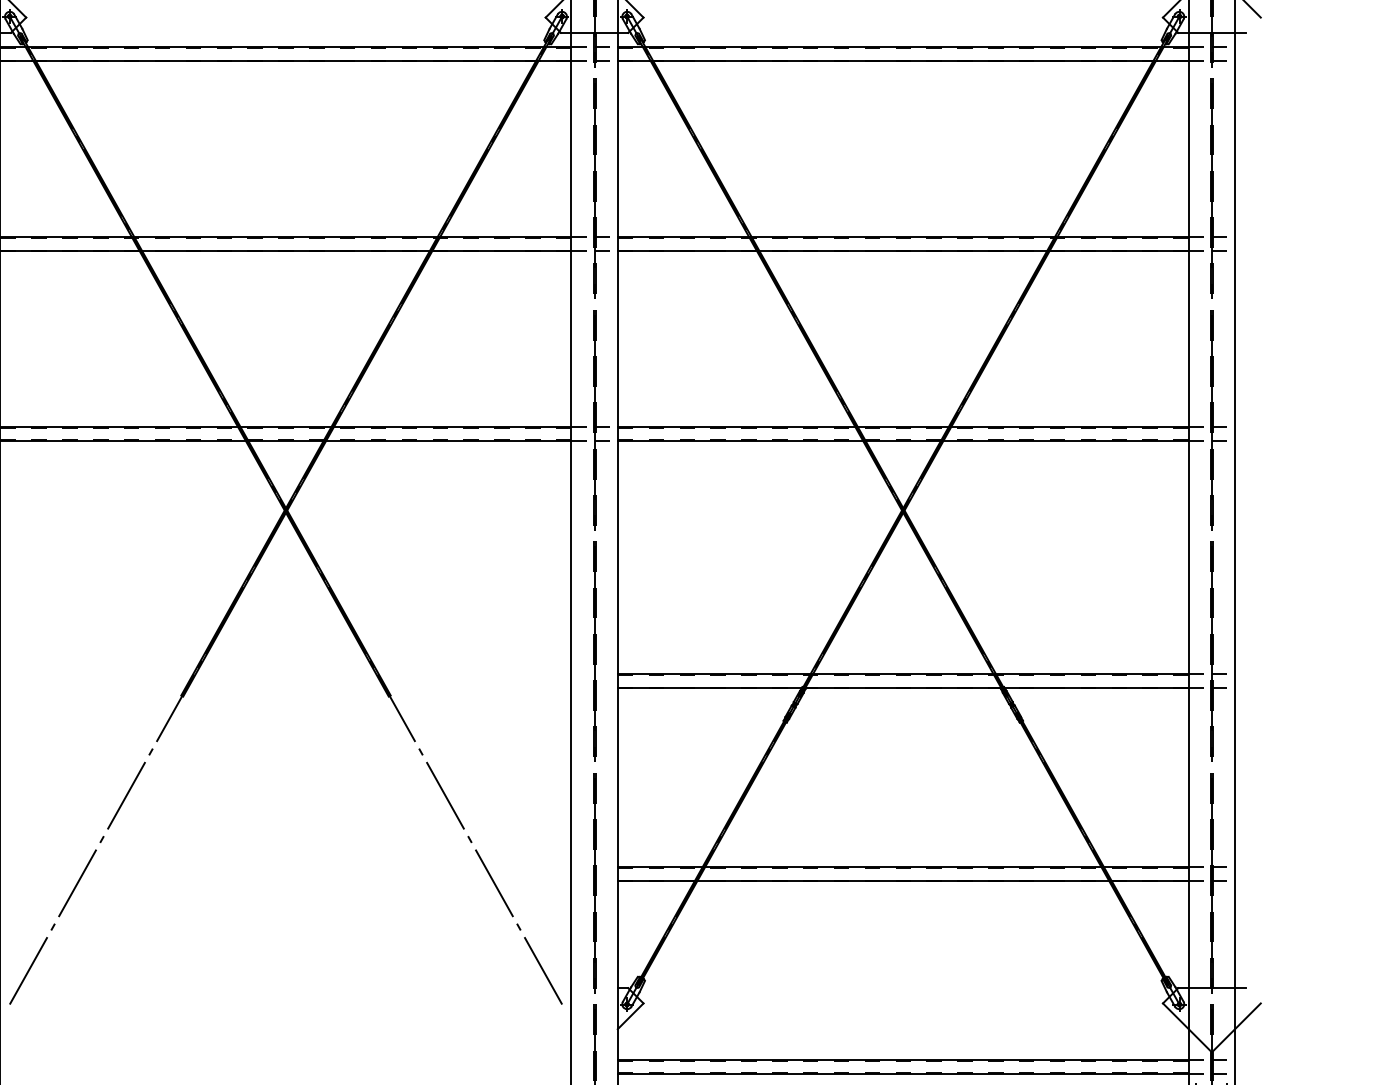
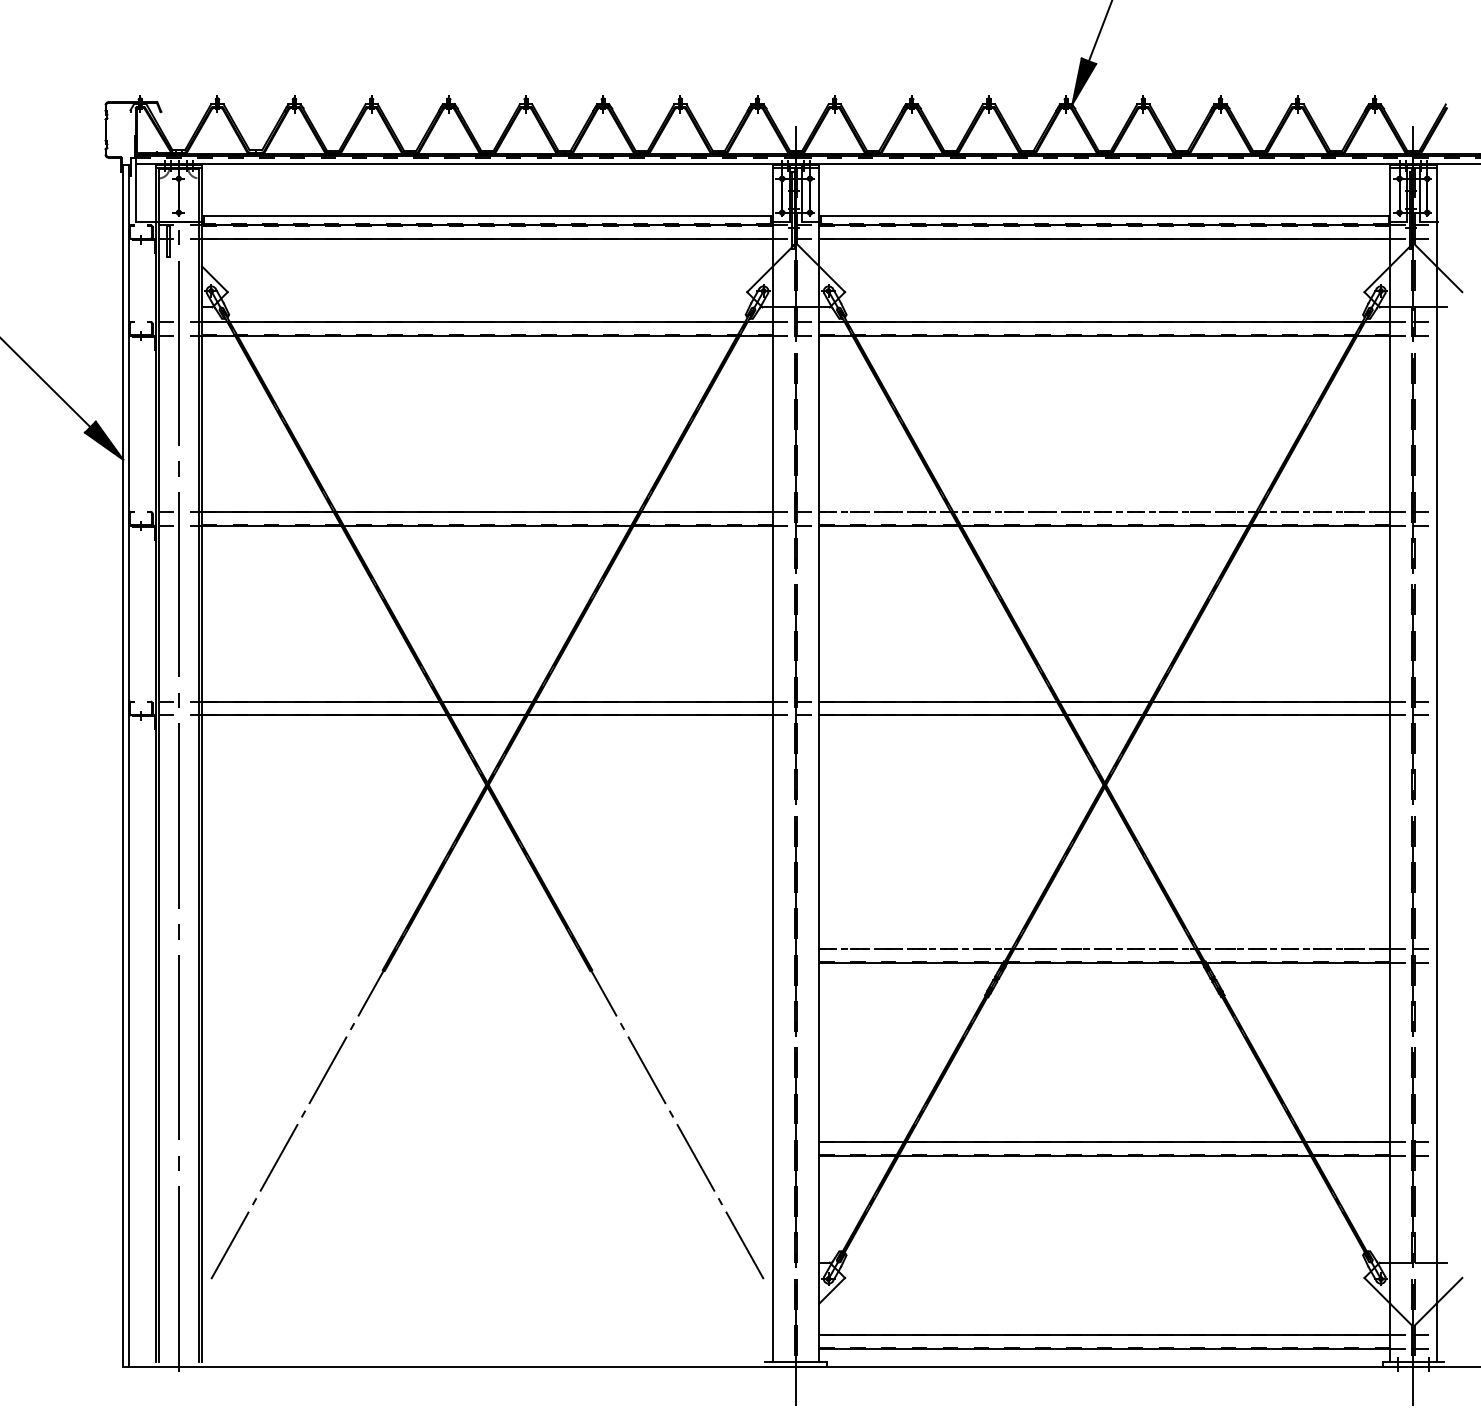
line: (904, 236) -> (1105, 511), solid -> dashed
line: (904, 673) -> (1105, 948), solid -> dashed

